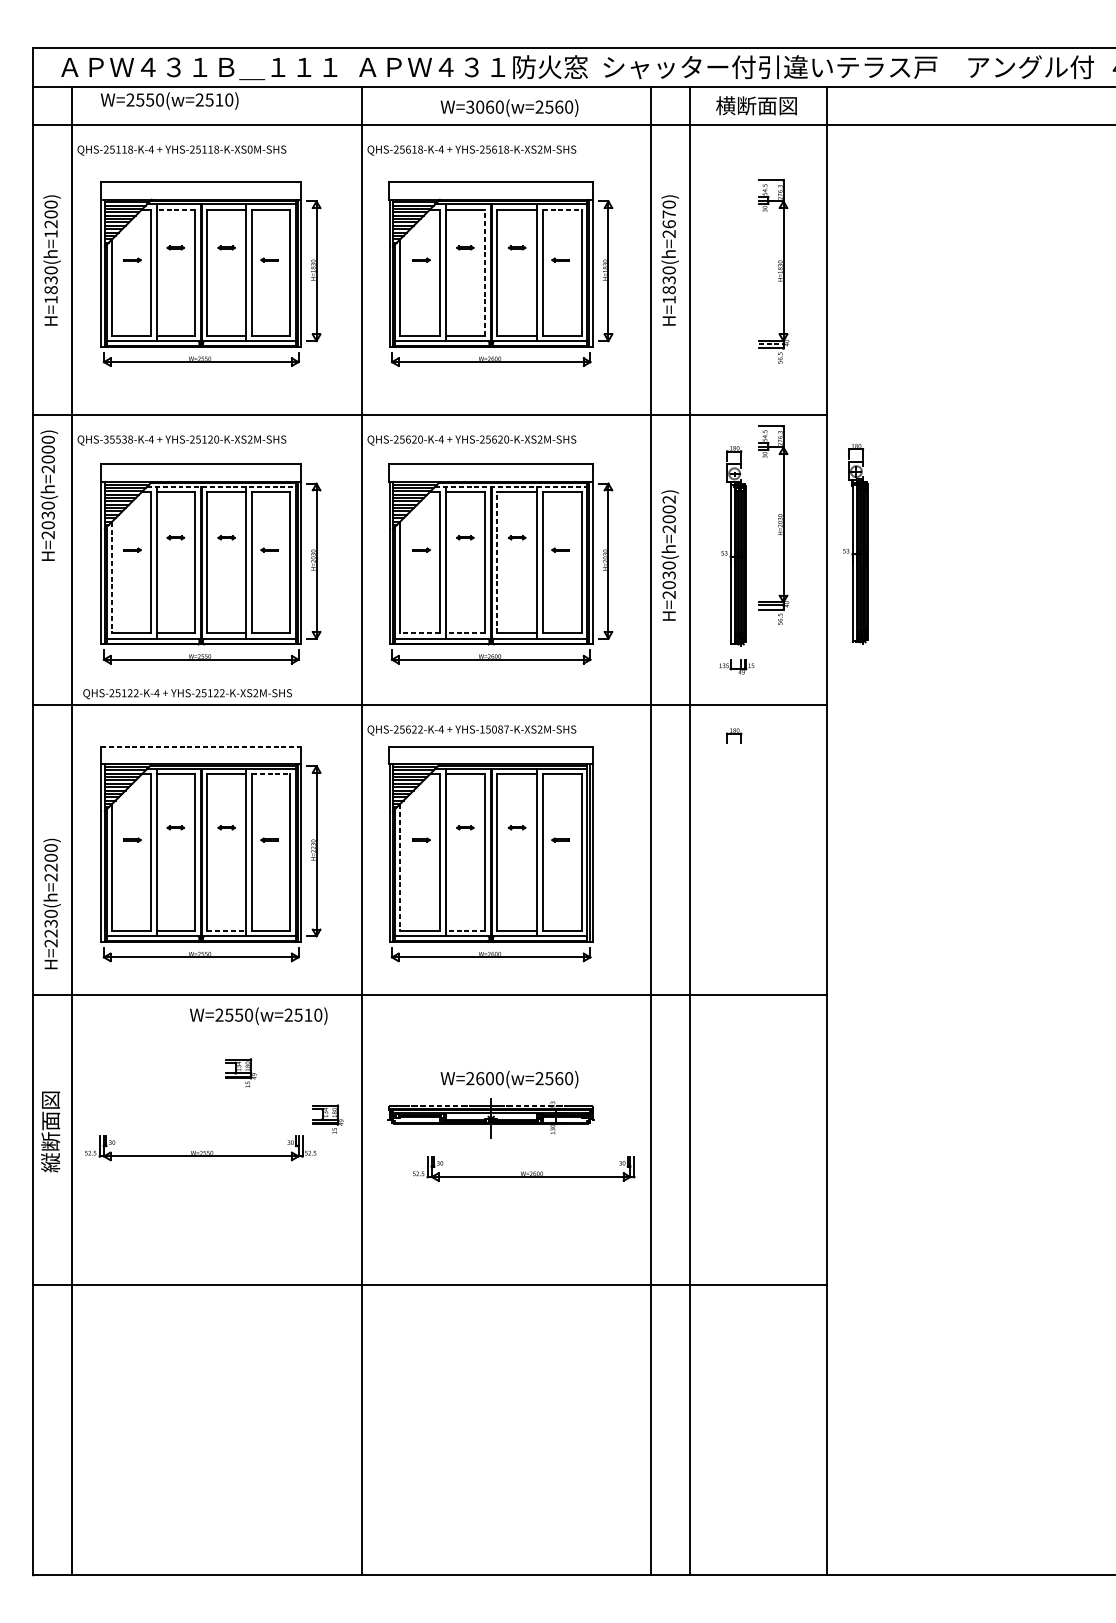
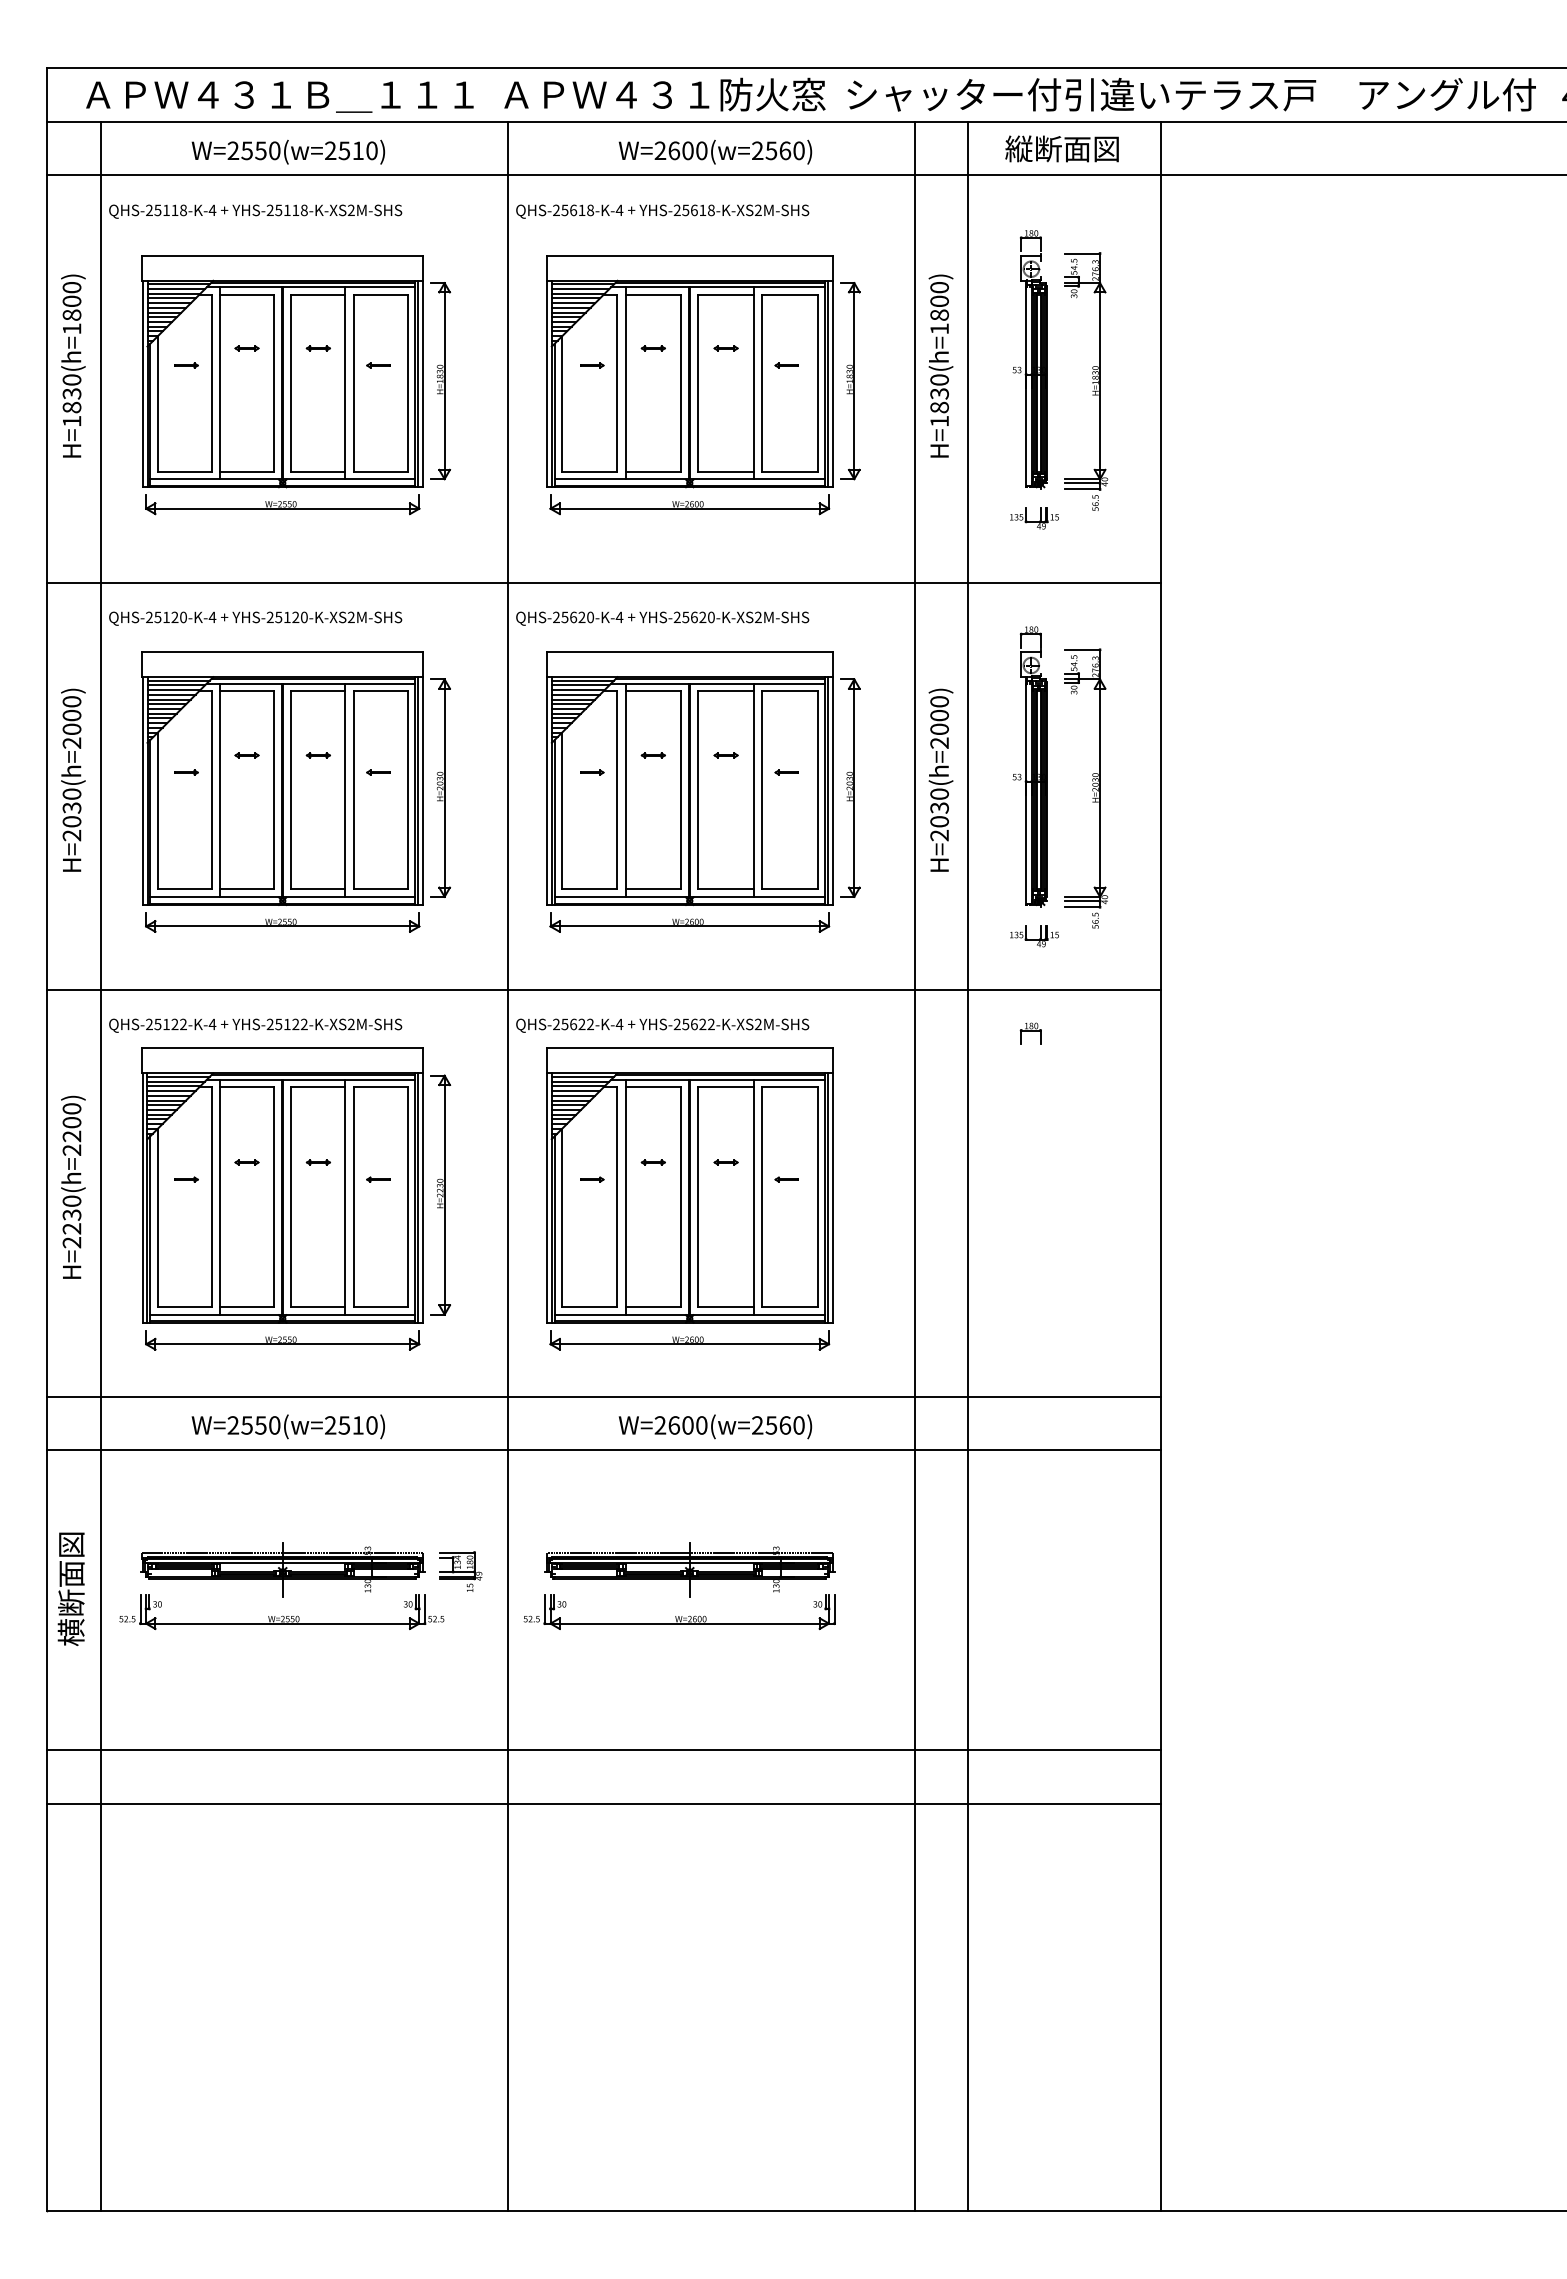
text: (169, 100) -> (287, 151), moved
text: (725, 105) -> (1018, 148), 横断面図 -> 縦断面図
text: (479, 106) -> (673, 150), W=3060(w=2560) -> W=2600(w=2560)
text: (249, 149) -> (350, 210), YHS-25118-K-XS0M-SHS -> YHS-25118-K-XS2M-SHS
line: (175, 209) -> (246, 294), dashed -> solid
line: (562, 209) -> (789, 294), dashed -> solid
text: (50, 223) -> (71, 314), H=1830(h=1200) -> H=1830(h=1800)
text: (669, 223) -> (939, 314), H=1830(h=2670) -> H=1830(h=1800)
part: (733, 255) -> (1029, 359), added
line: (485, 272) -> (681, 383), dashed -> solid
line: (771, 344) -> (1083, 483), dashed -> solid
part: (736, 369) -> (1034, 518), added
text: (118, 439) -> (166, 617), QHS-35538-K-4 -> QHS-25120-K-4
line: (221, 486) -> (311, 683), dashed -> solid
line: (510, 486) -> (717, 683), dashed -> solid
text: (49, 495) -> (73, 779), moved
text: (669, 499) -> (939, 701), H=2030(h=2002) -> H=2030(h=2000)
part: (773, 525) -> (1086, 788), moved
part: (855, 543) -> (1200, 763), removed
line: (497, 562) -> (698, 789), dashed -> solid
line: (112, 577) -> (157, 811), dashed -> solid
line: (419, 633) -> (589, 889), dashed -> solid
line: (465, 633) -> (653, 889), dashed -> solid
text: (187, 693) -> (255, 1025), moved
text: (493, 729) -> (693, 1024), YHS-15087-K-XS2M-SHS -> YHS-25622-K-XS2M-SHS
line: (201, 746) -> (282, 1048), dashed -> solid
line: (271, 774) -> (381, 1087), dashed -> solid
line: (399, 867) -> (561, 1218), dashed -> solid
text: (52, 903) -> (73, 1186), moved
line: (226, 931) -> (318, 1307), dashed -> solid
line: (465, 931) -> (653, 1307), dashed -> solid
text: (258, 1015) -> (287, 1426), moved
line: (430, 1033) -> (604, 1450), added
part: (240, 1072) -> (338, 1506), removed
text: (509, 1079) -> (715, 1426), moved
part: (201, 1117) -> (282, 1569), added
text: (50, 1162) -> (70, 1632), 縦断面図 -> 横断面図
part: (523, 1168) -> (679, 1611), moved
line: (430, 1246) -> (604, 1750), added

